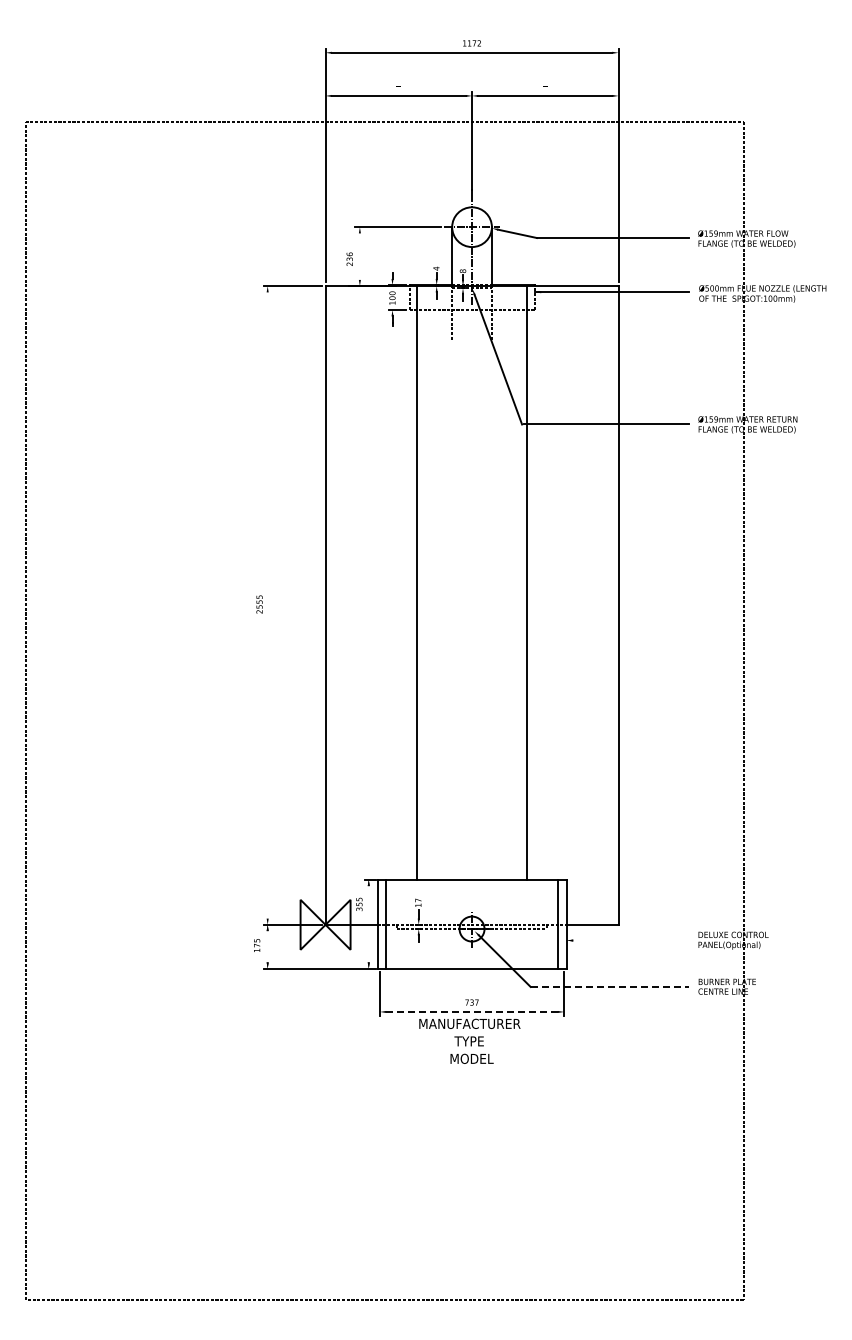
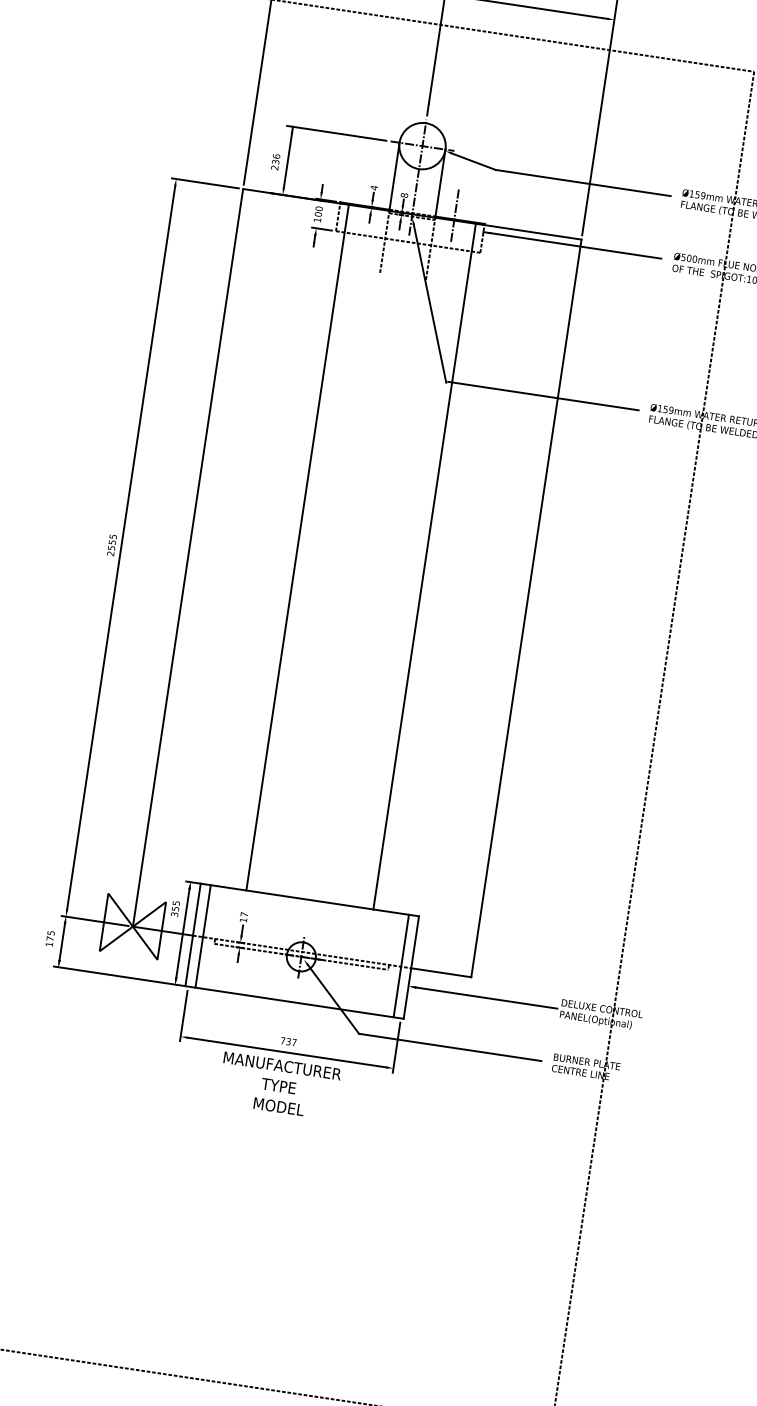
line: (359, 253) -> (287, 157), added
line: (508, 281) -> (455, 215), added
line: (267, 605) -> (120, 547), added
line: (368, 924) -> (182, 933), added
line: (634, 940) -> (487, 998), added
line: (267, 946) -> (62, 941), added
line: (609, 986) -> (450, 1046), dashed -> solid
line: (472, 1011) -> (287, 1052), dashed -> solid

